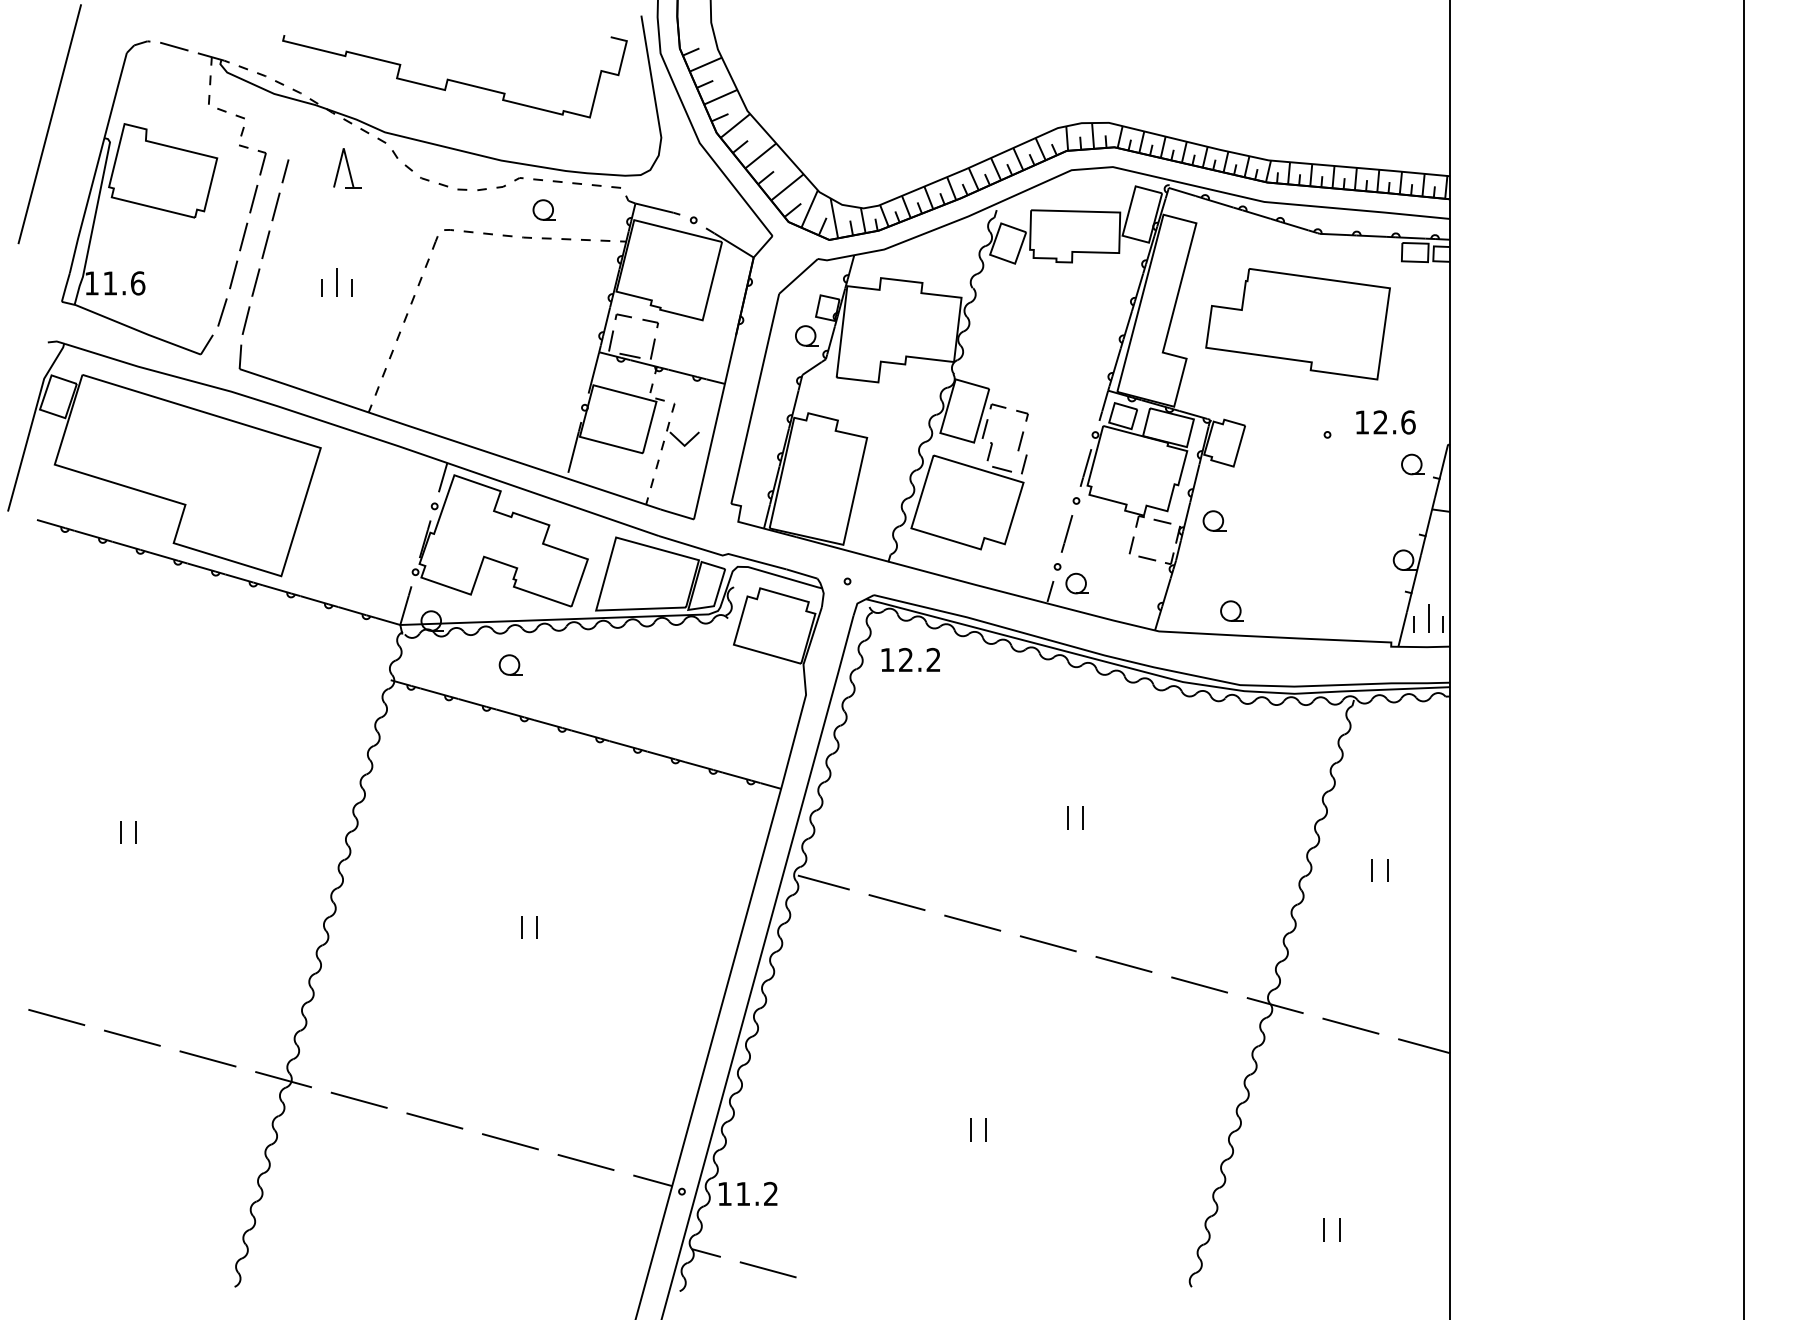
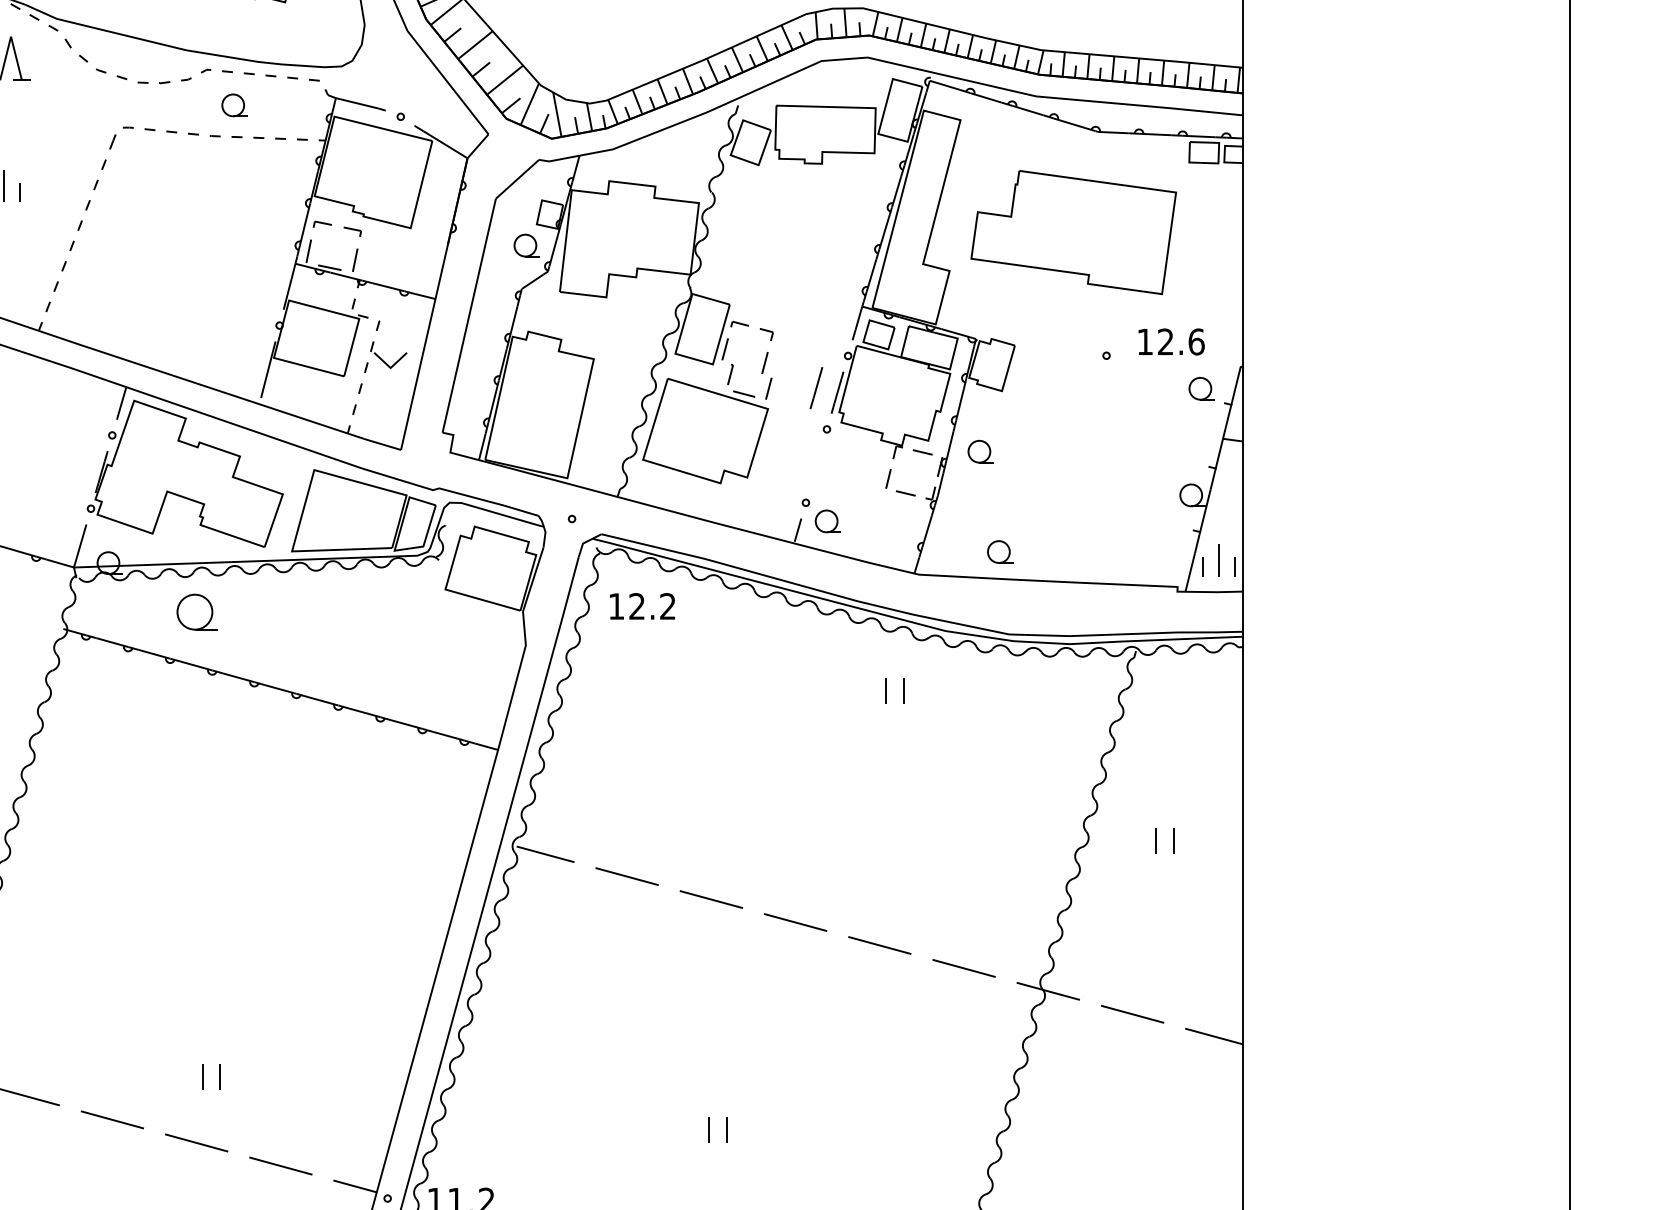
line: (1066, 533) -> (815, 387), moved
part: (510, 664) -> (196, 611), size x1.6
part: (1068, 817) -> (887, 690), moved
part: (522, 927) -> (203, 1076), moved

